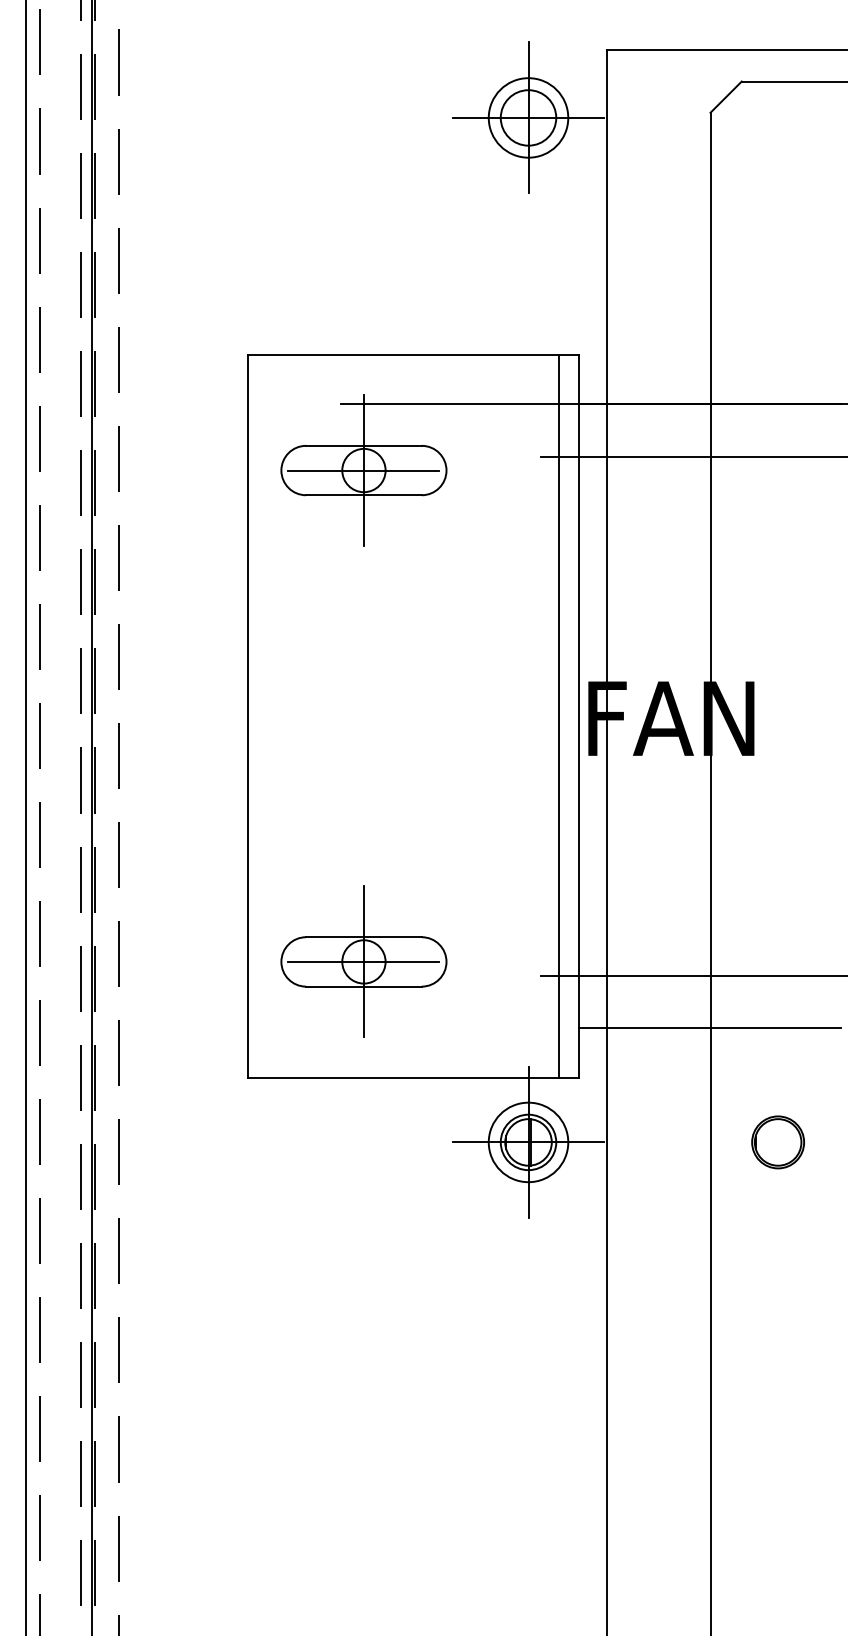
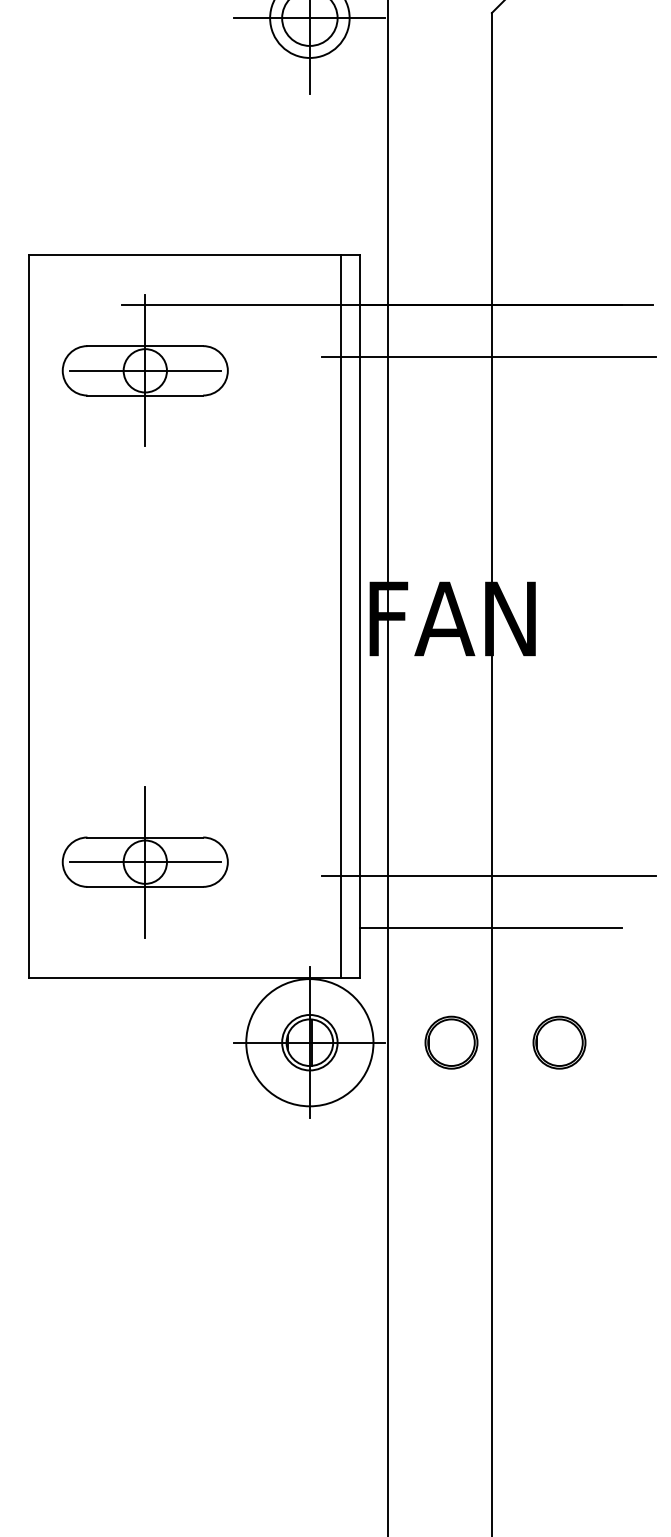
circle: (528, 1142) -> (309, 1042), size x1.6
part: (669, 1142) -> (450, 1042), added

